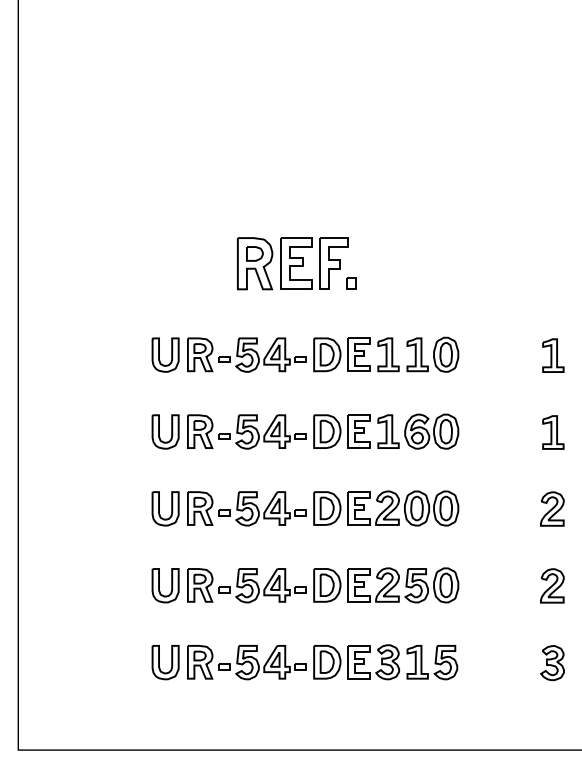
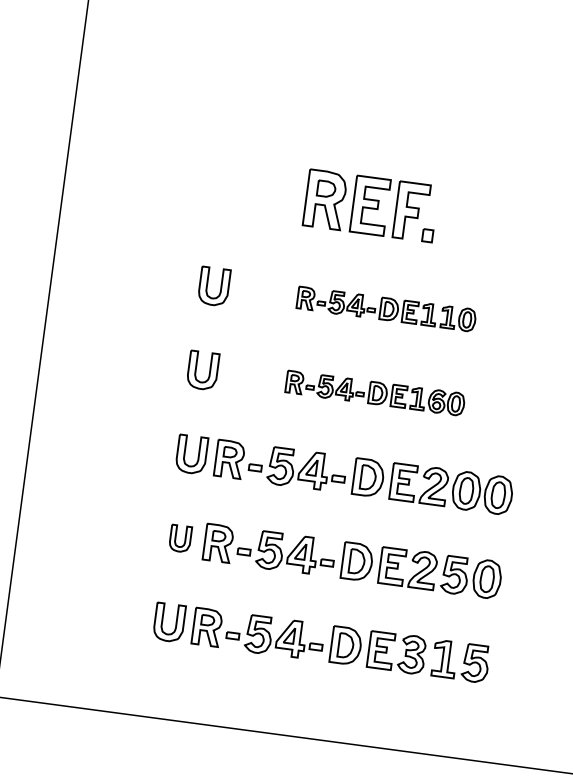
part: (323, 354) -> (386, 308), size x0.6
part: (323, 431) -> (375, 393), size x0.6
part: (165, 585) -> (180, 538), size x0.7

